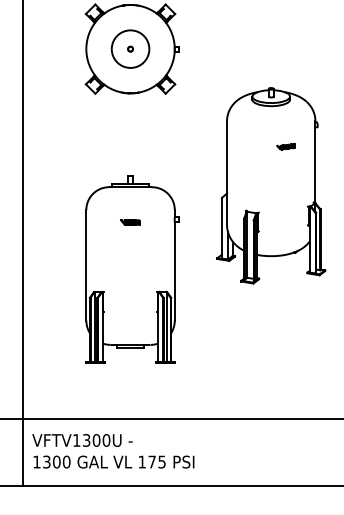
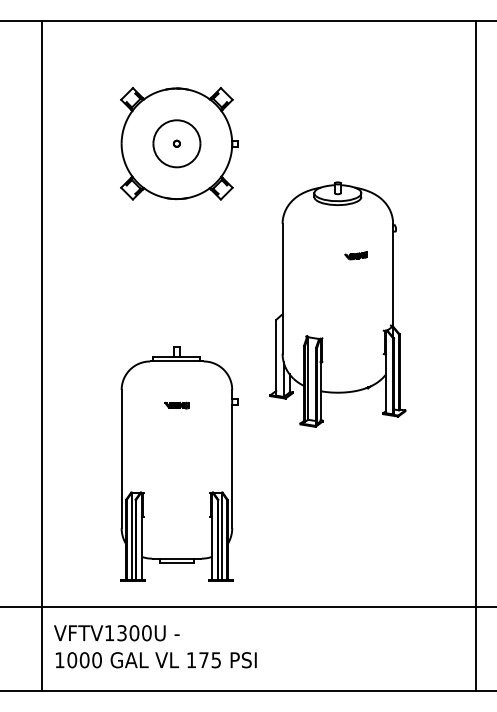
part: (270, 185) -> (337, 304), moved
part: (132, 268) -> (179, 463), moved
text: (47, 462) -> (72, 660), 1300 -> 1000

